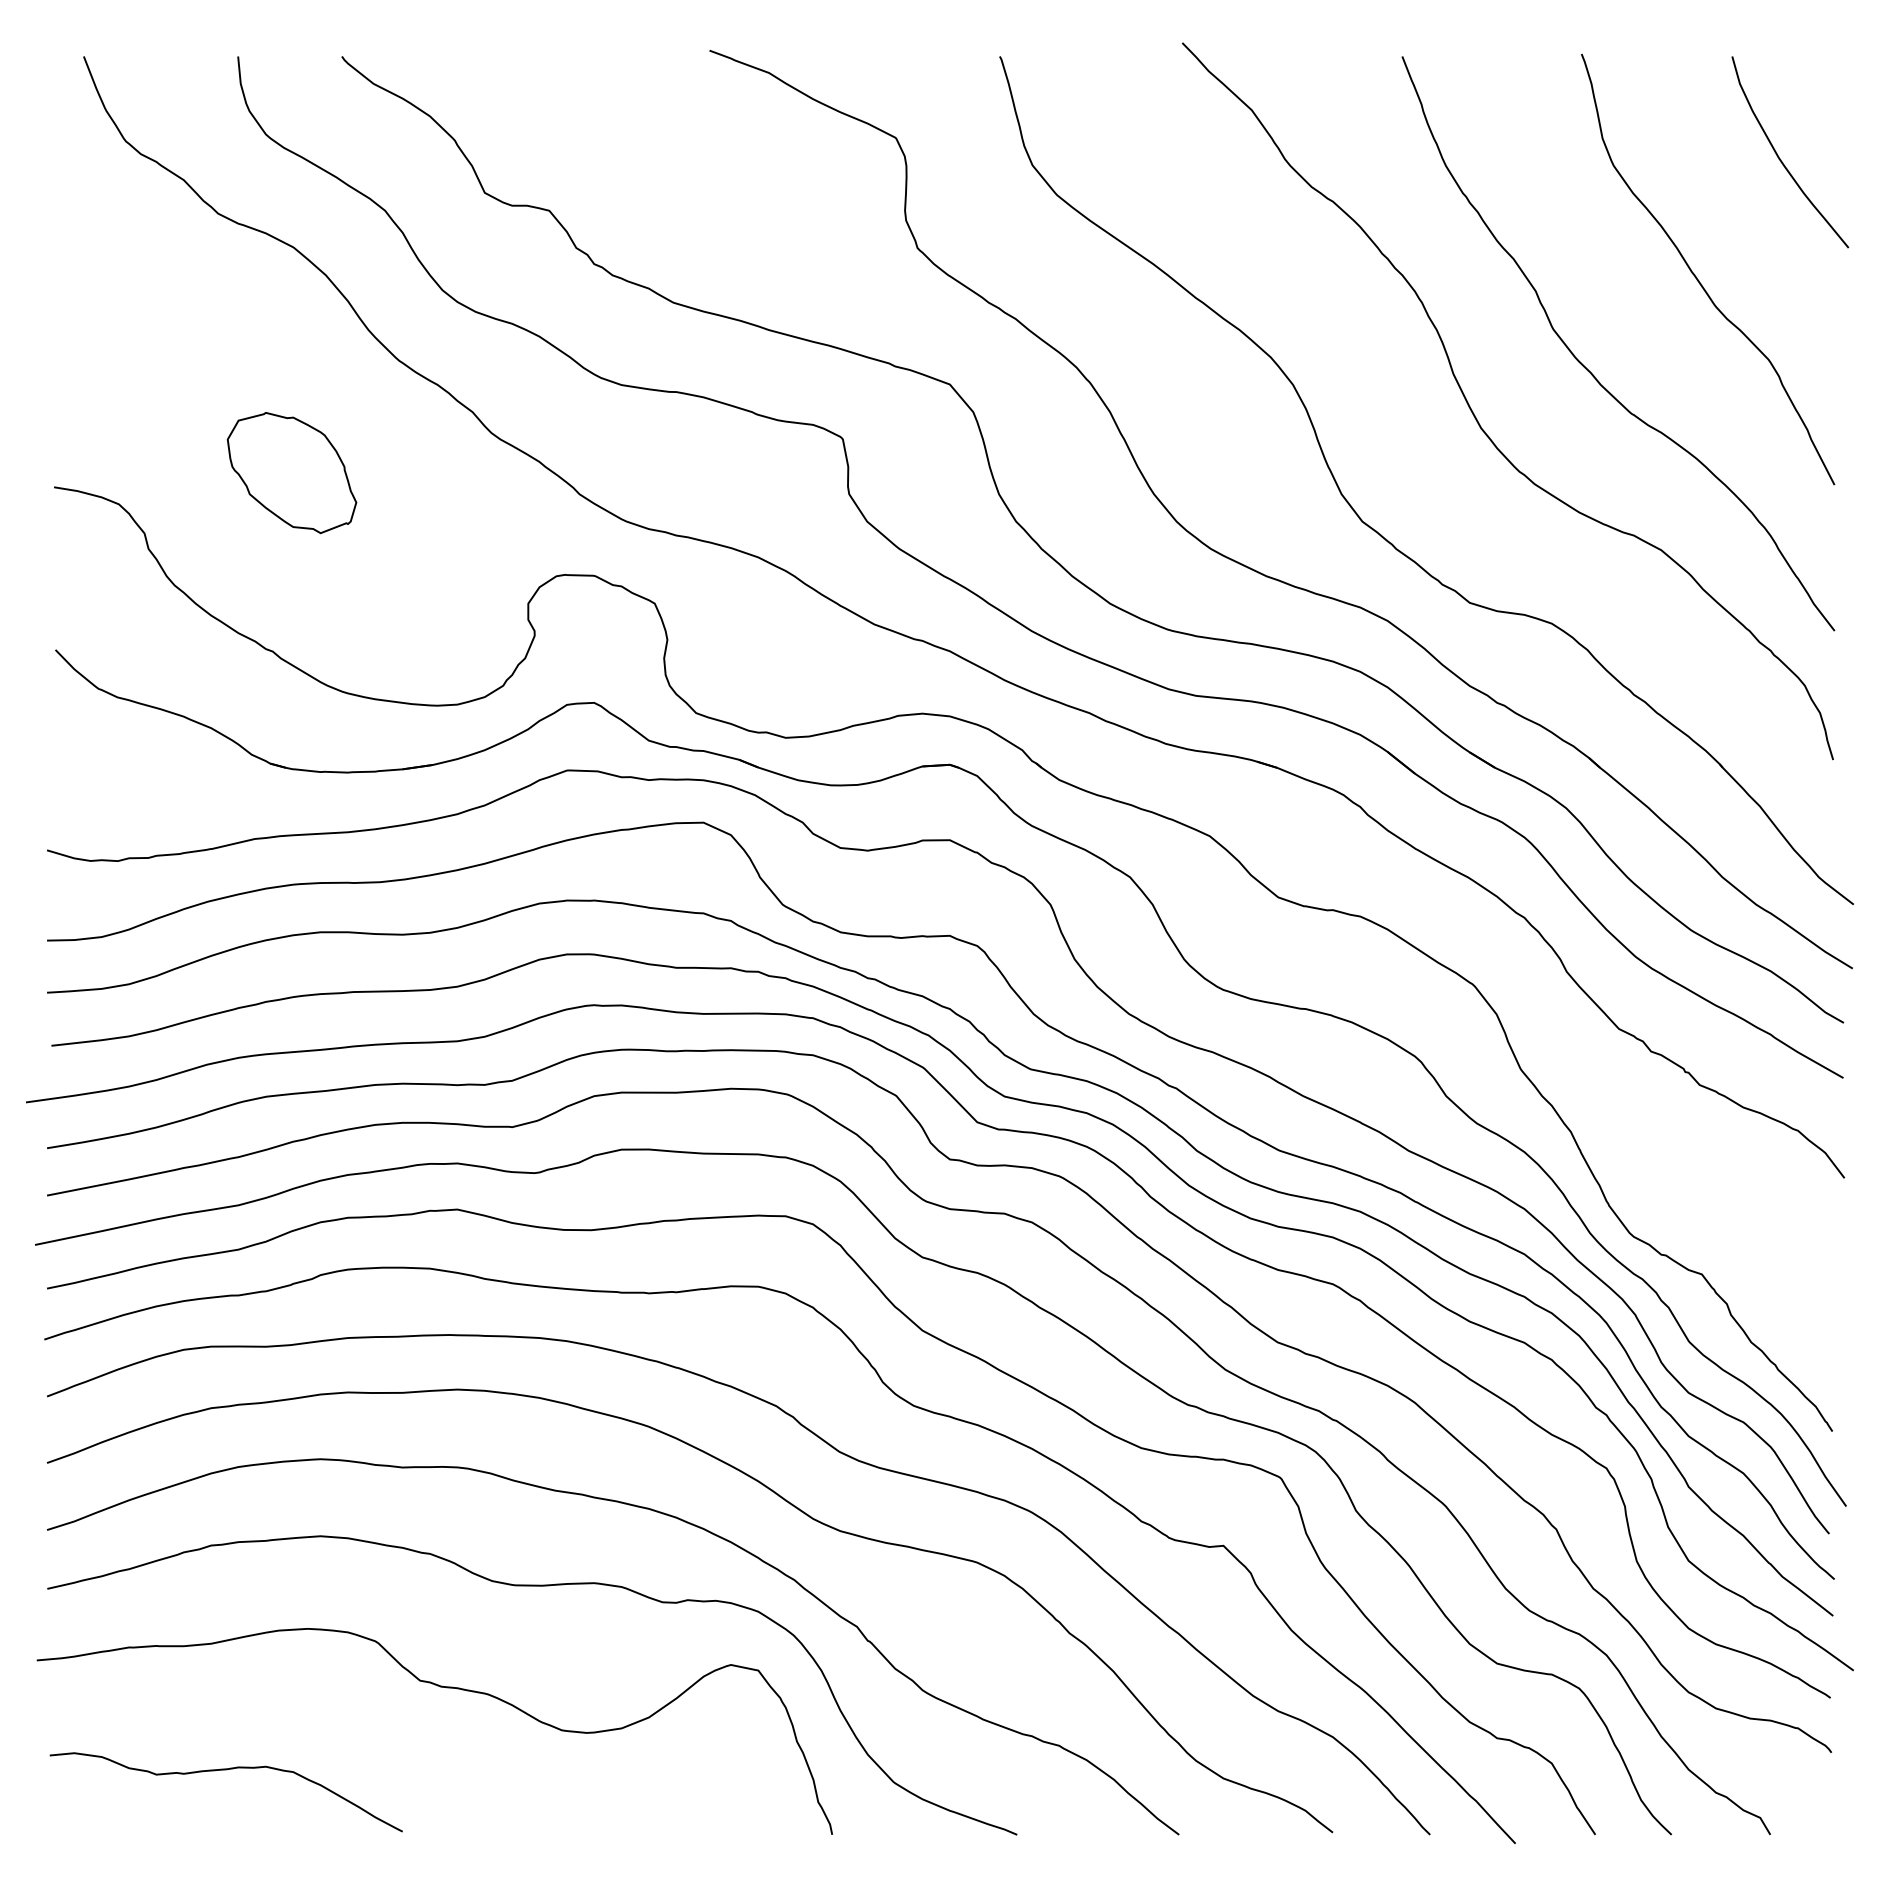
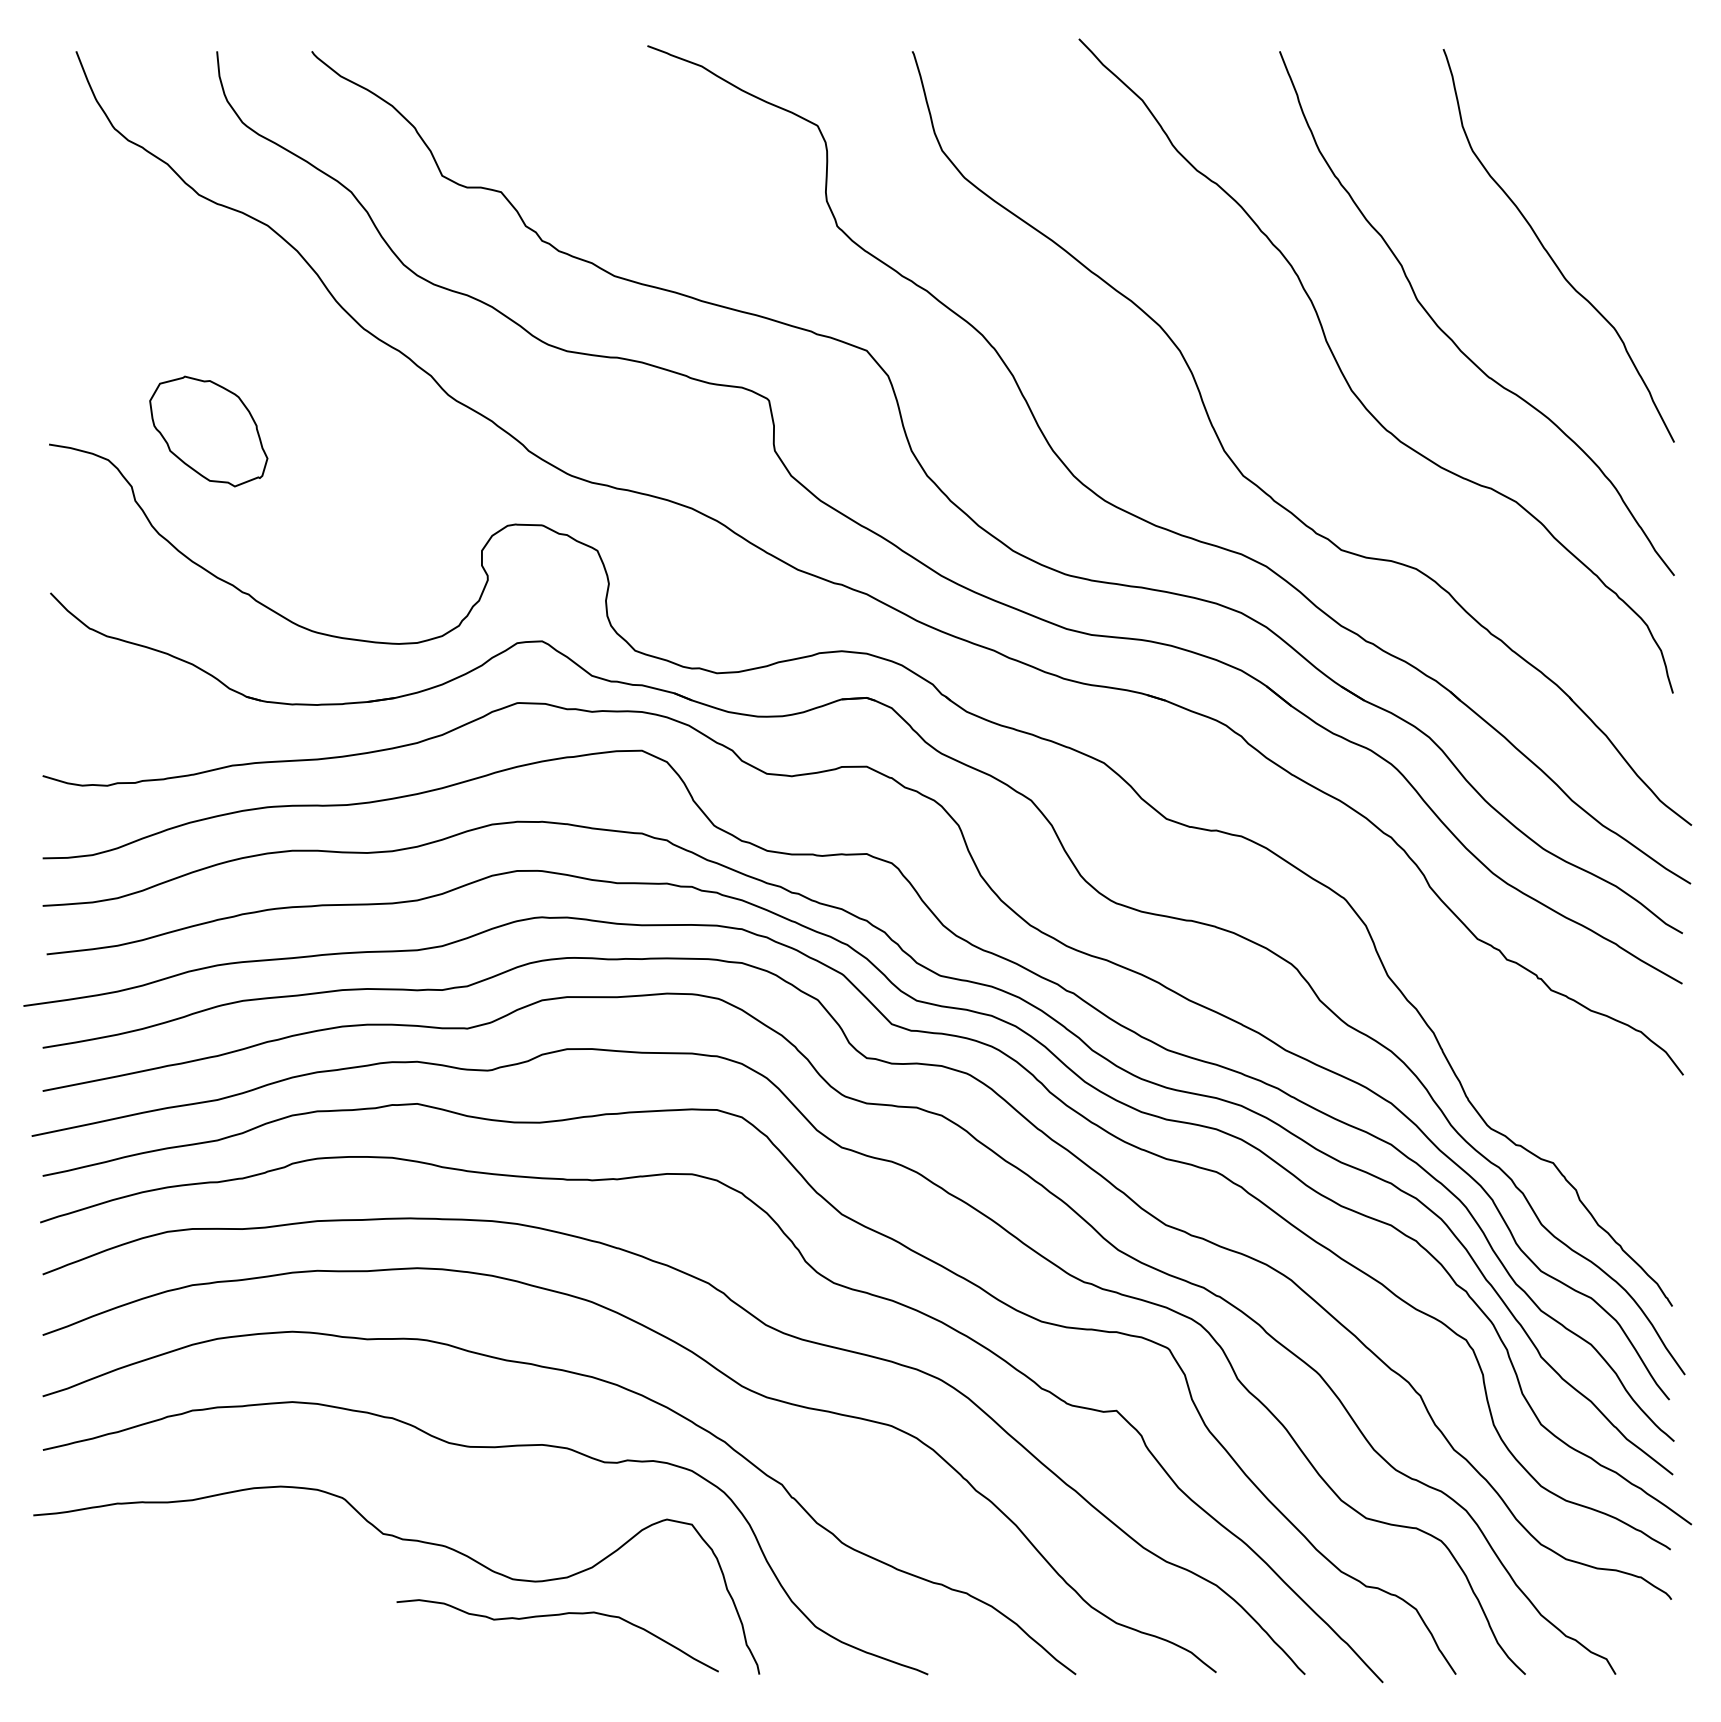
curve: (1781, 159) -> (1625, 145), removed
part: (291, 473) -> (208, 431), moved
curve: (225, 1770) -> (556, 1615), moved

